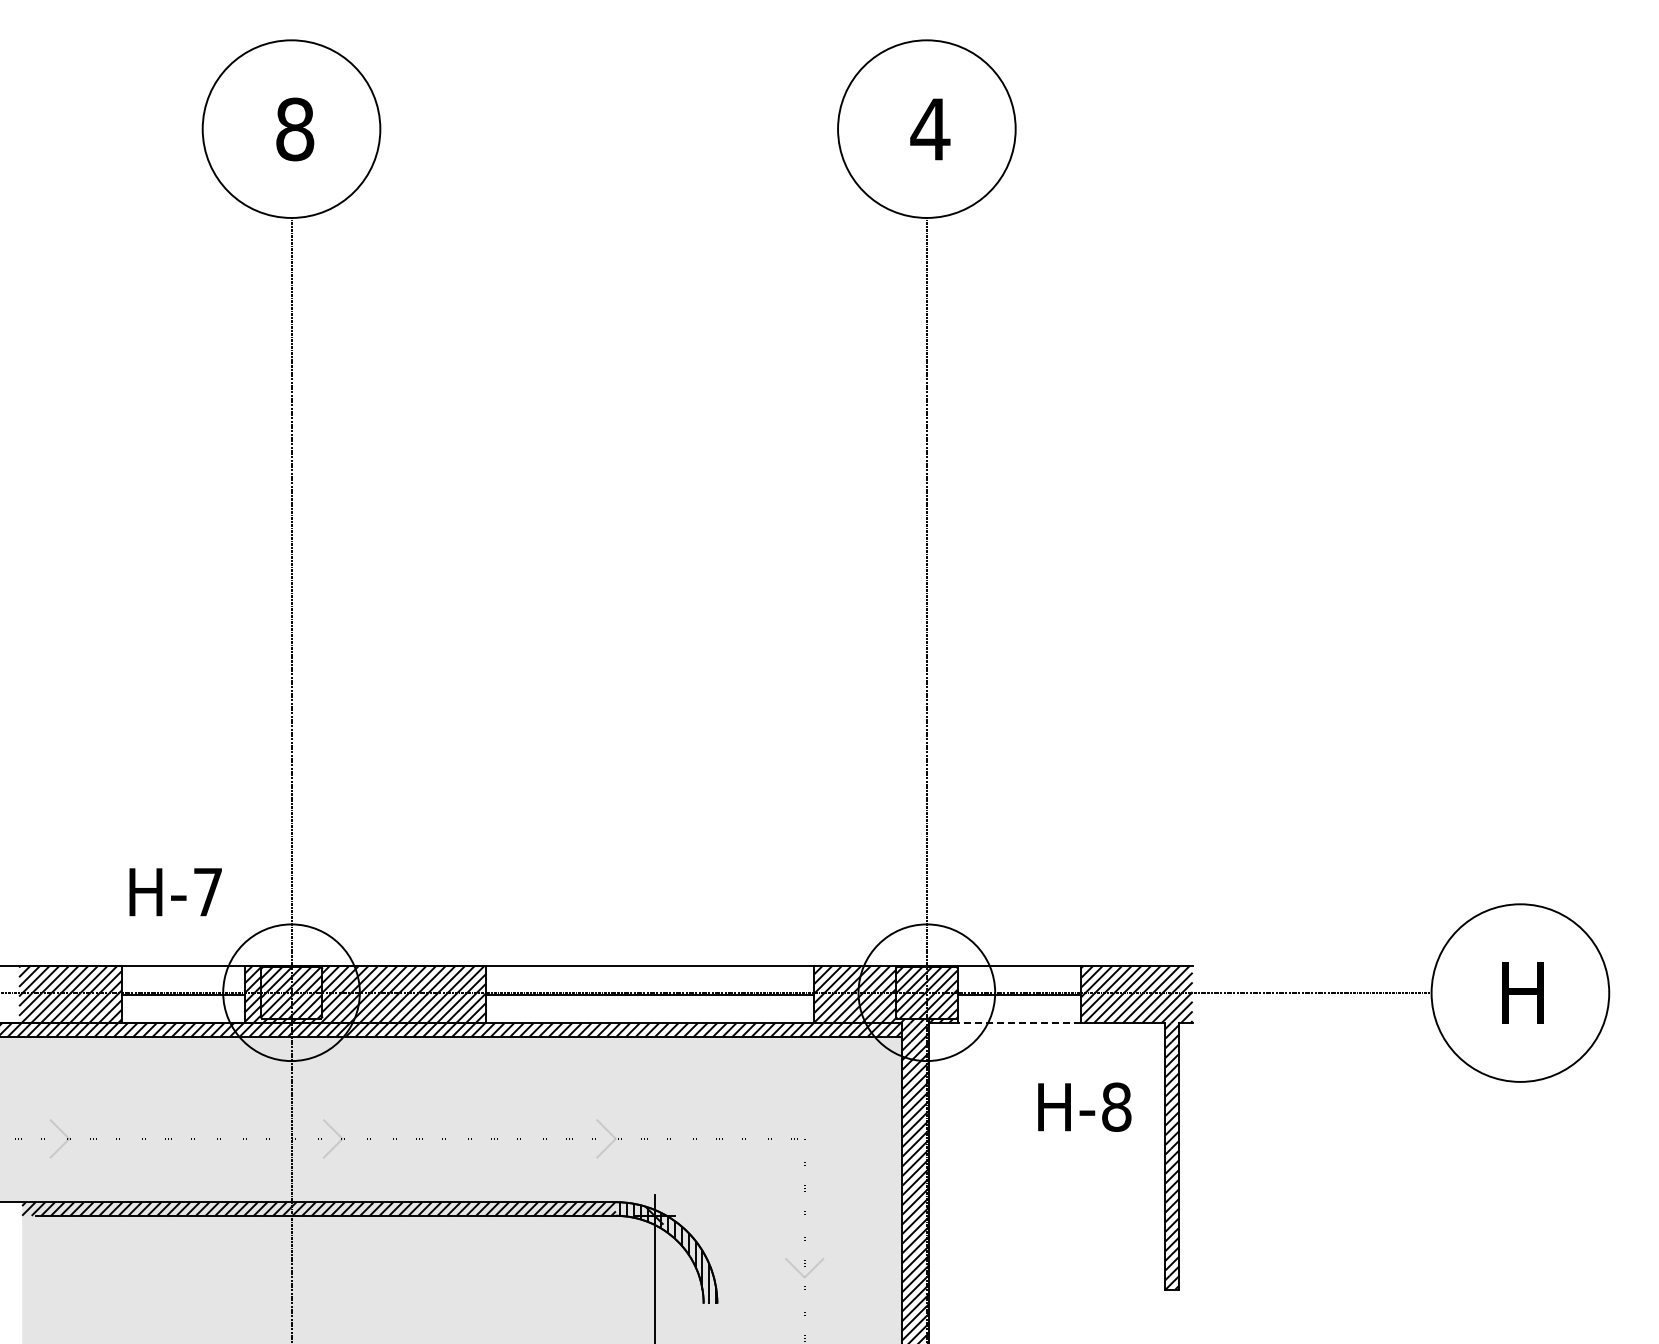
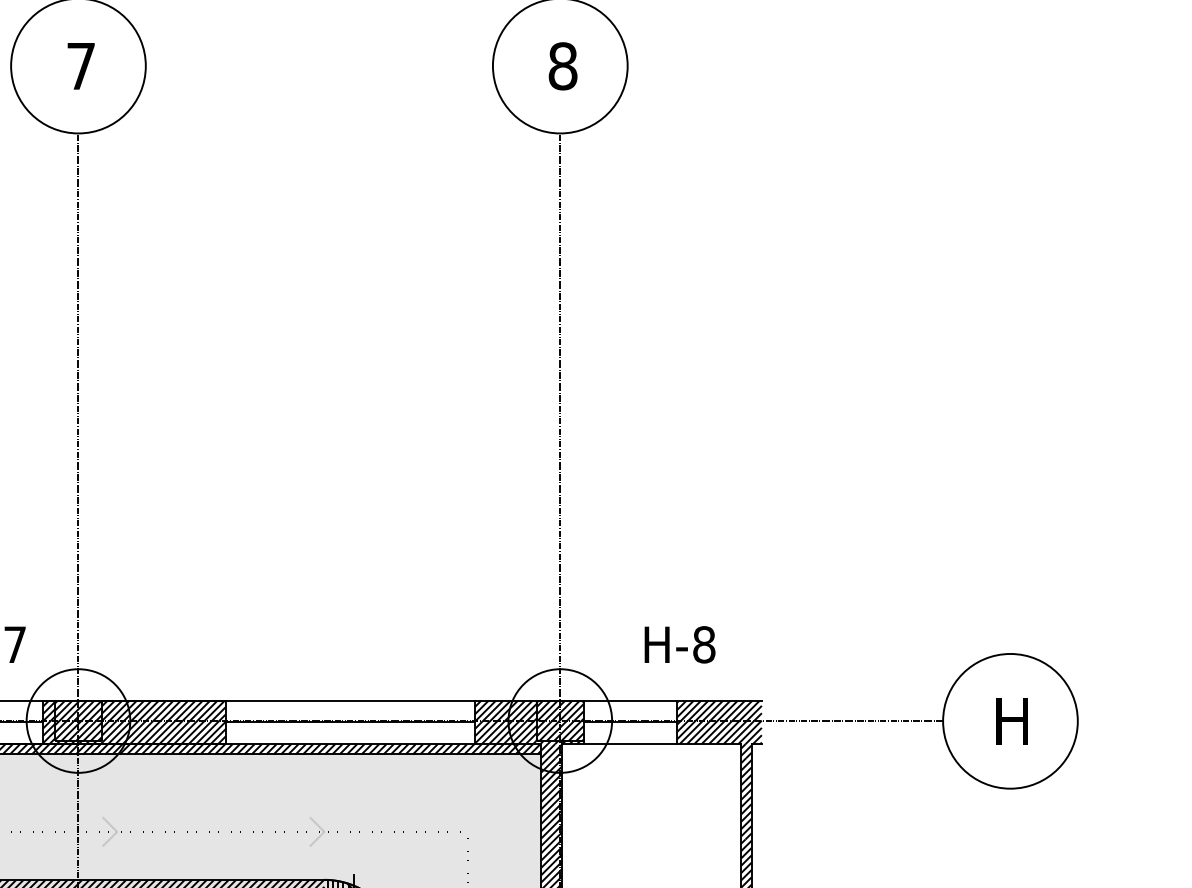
text: (295, 129) -> (81, 66), 8 -> 7
text: (930, 129) -> (563, 66), 4 -> 8
line: (1018, 1023) -> (629, 744), dashed -> solid
text: (1084, 1106) -> (679, 644), moved

